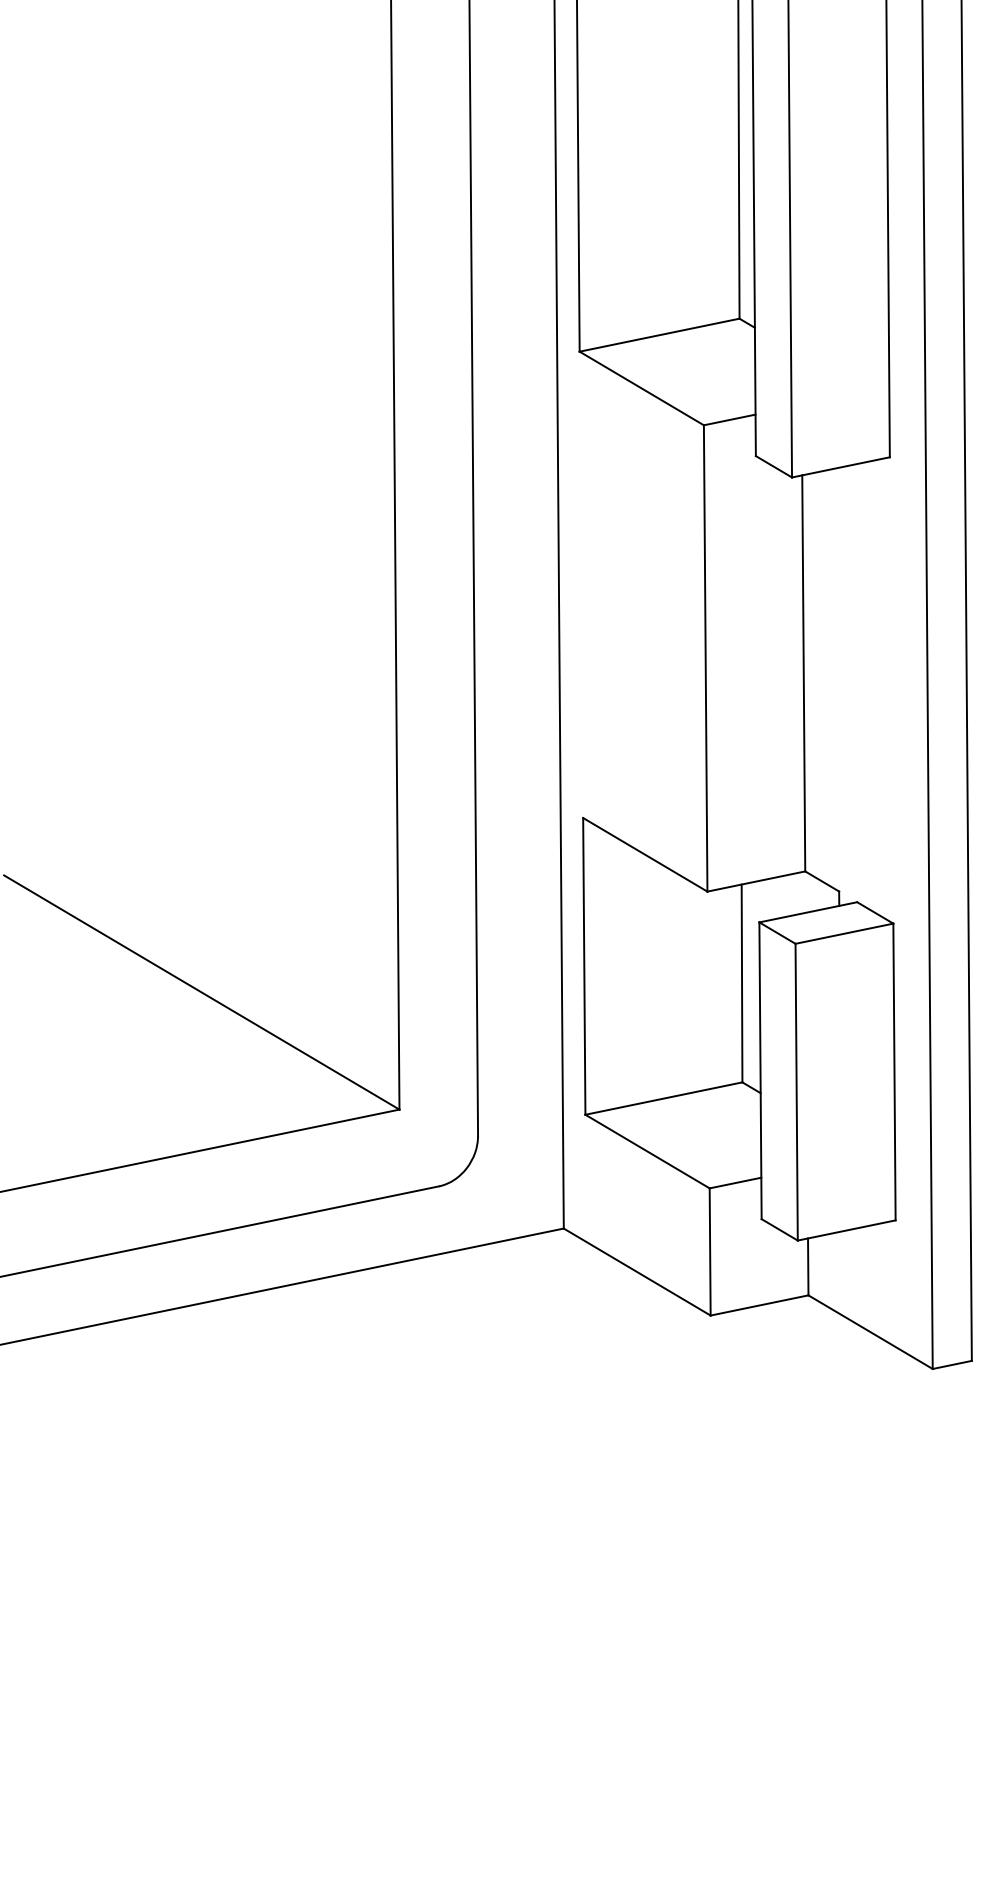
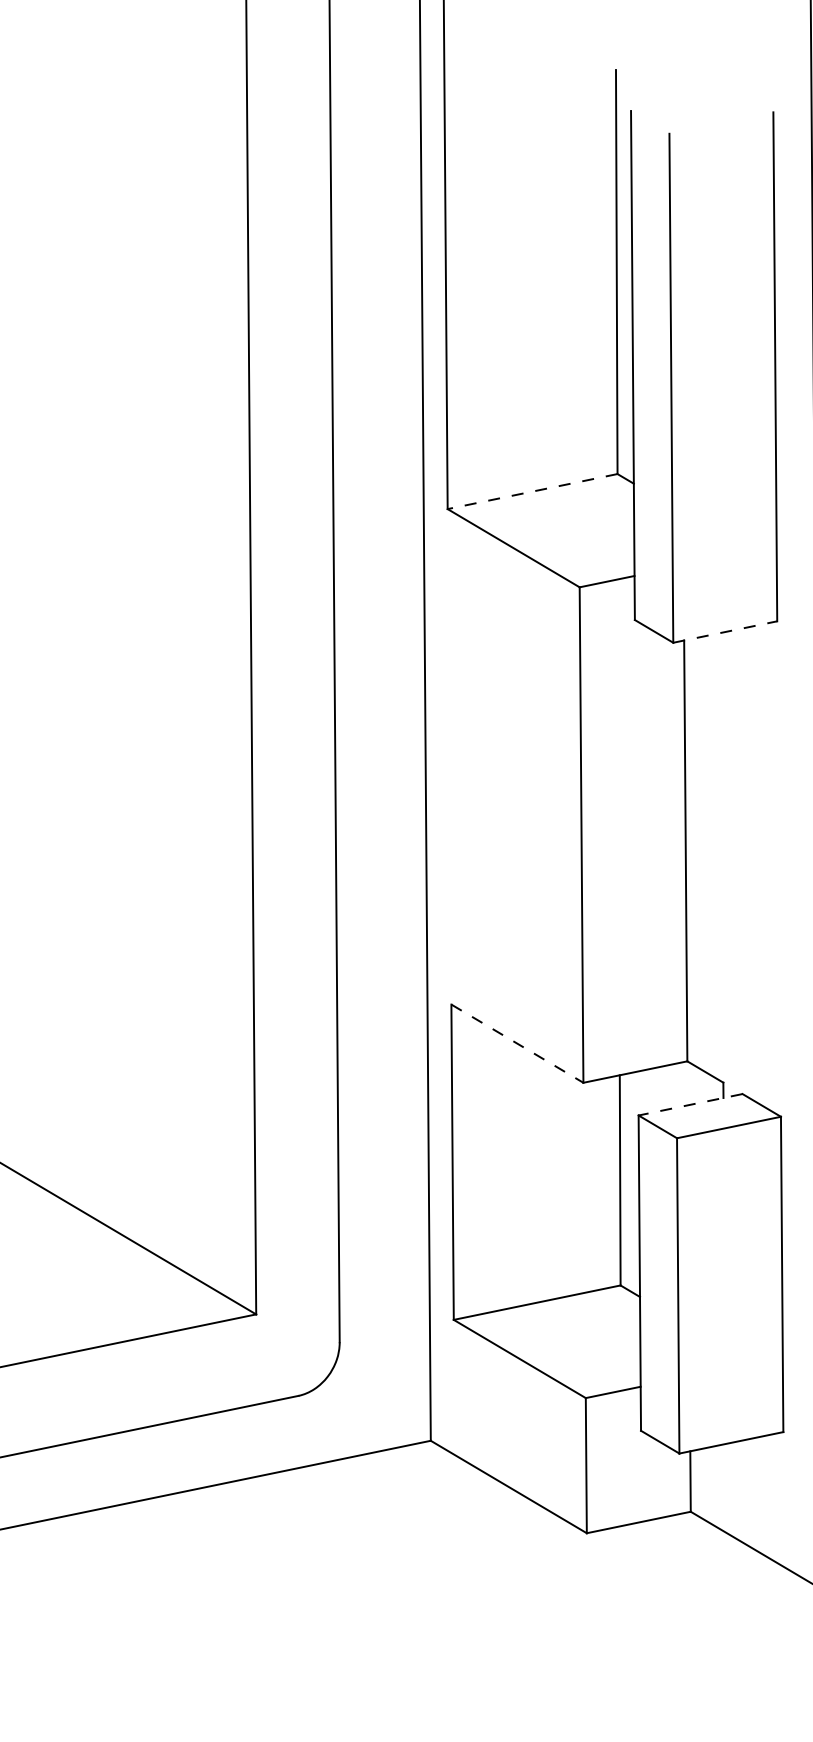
line: (659, 335) -> (532, 491), solid -> dashed
line: (840, 467) -> (724, 632), solid -> dashed
line: (645, 855) -> (517, 1044), solid -> dashed
line: (808, 912) -> (690, 1104), solid -> dashed

